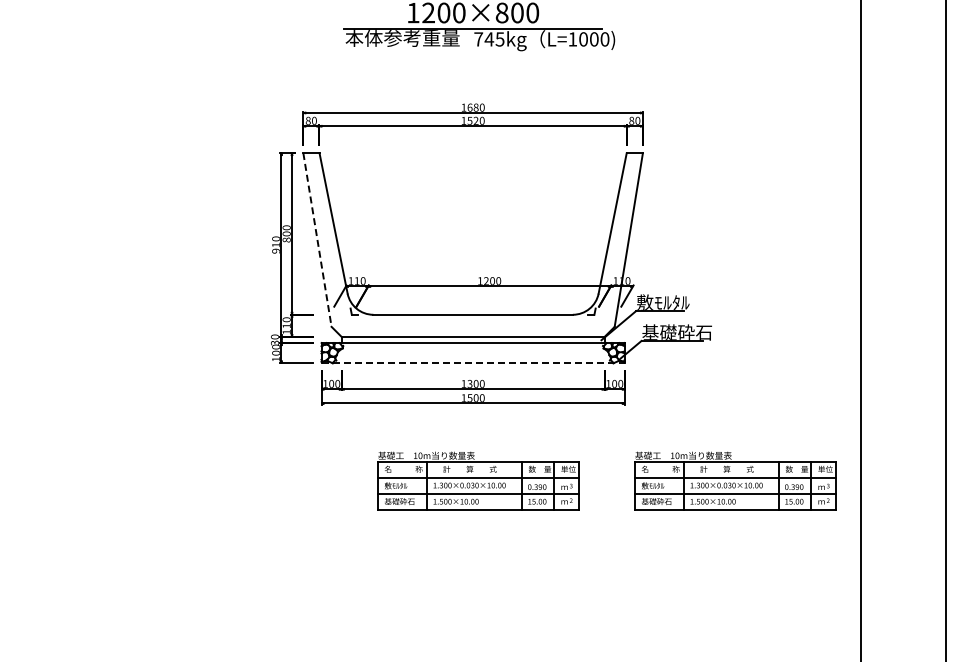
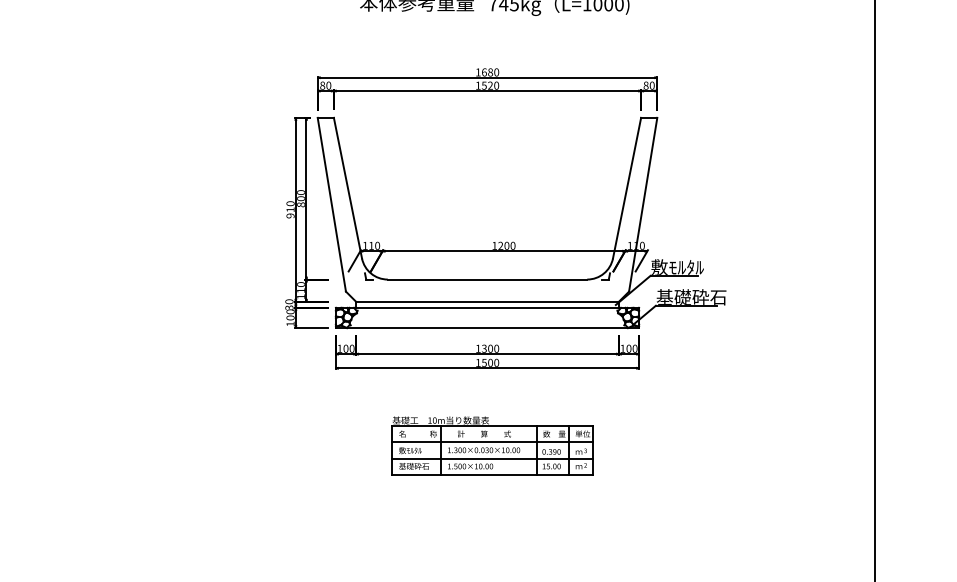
line: (317, 240) -> (331, 205), dashed -> solid
line: (473, 363) -> (487, 328), dashed -> solid
part: (735, 480) -> (749, 445), removed

